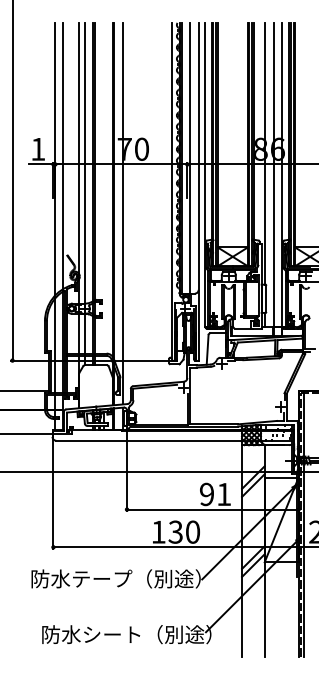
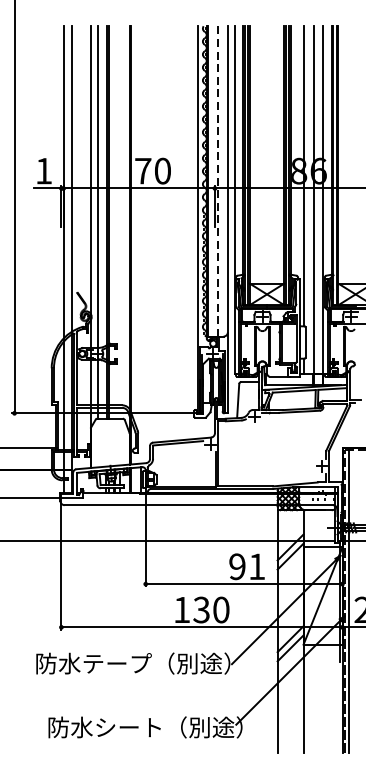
line: (189, 158) -> (217, 181), solid -> dashed
line: (123, 213) -> (141, 244), removed

